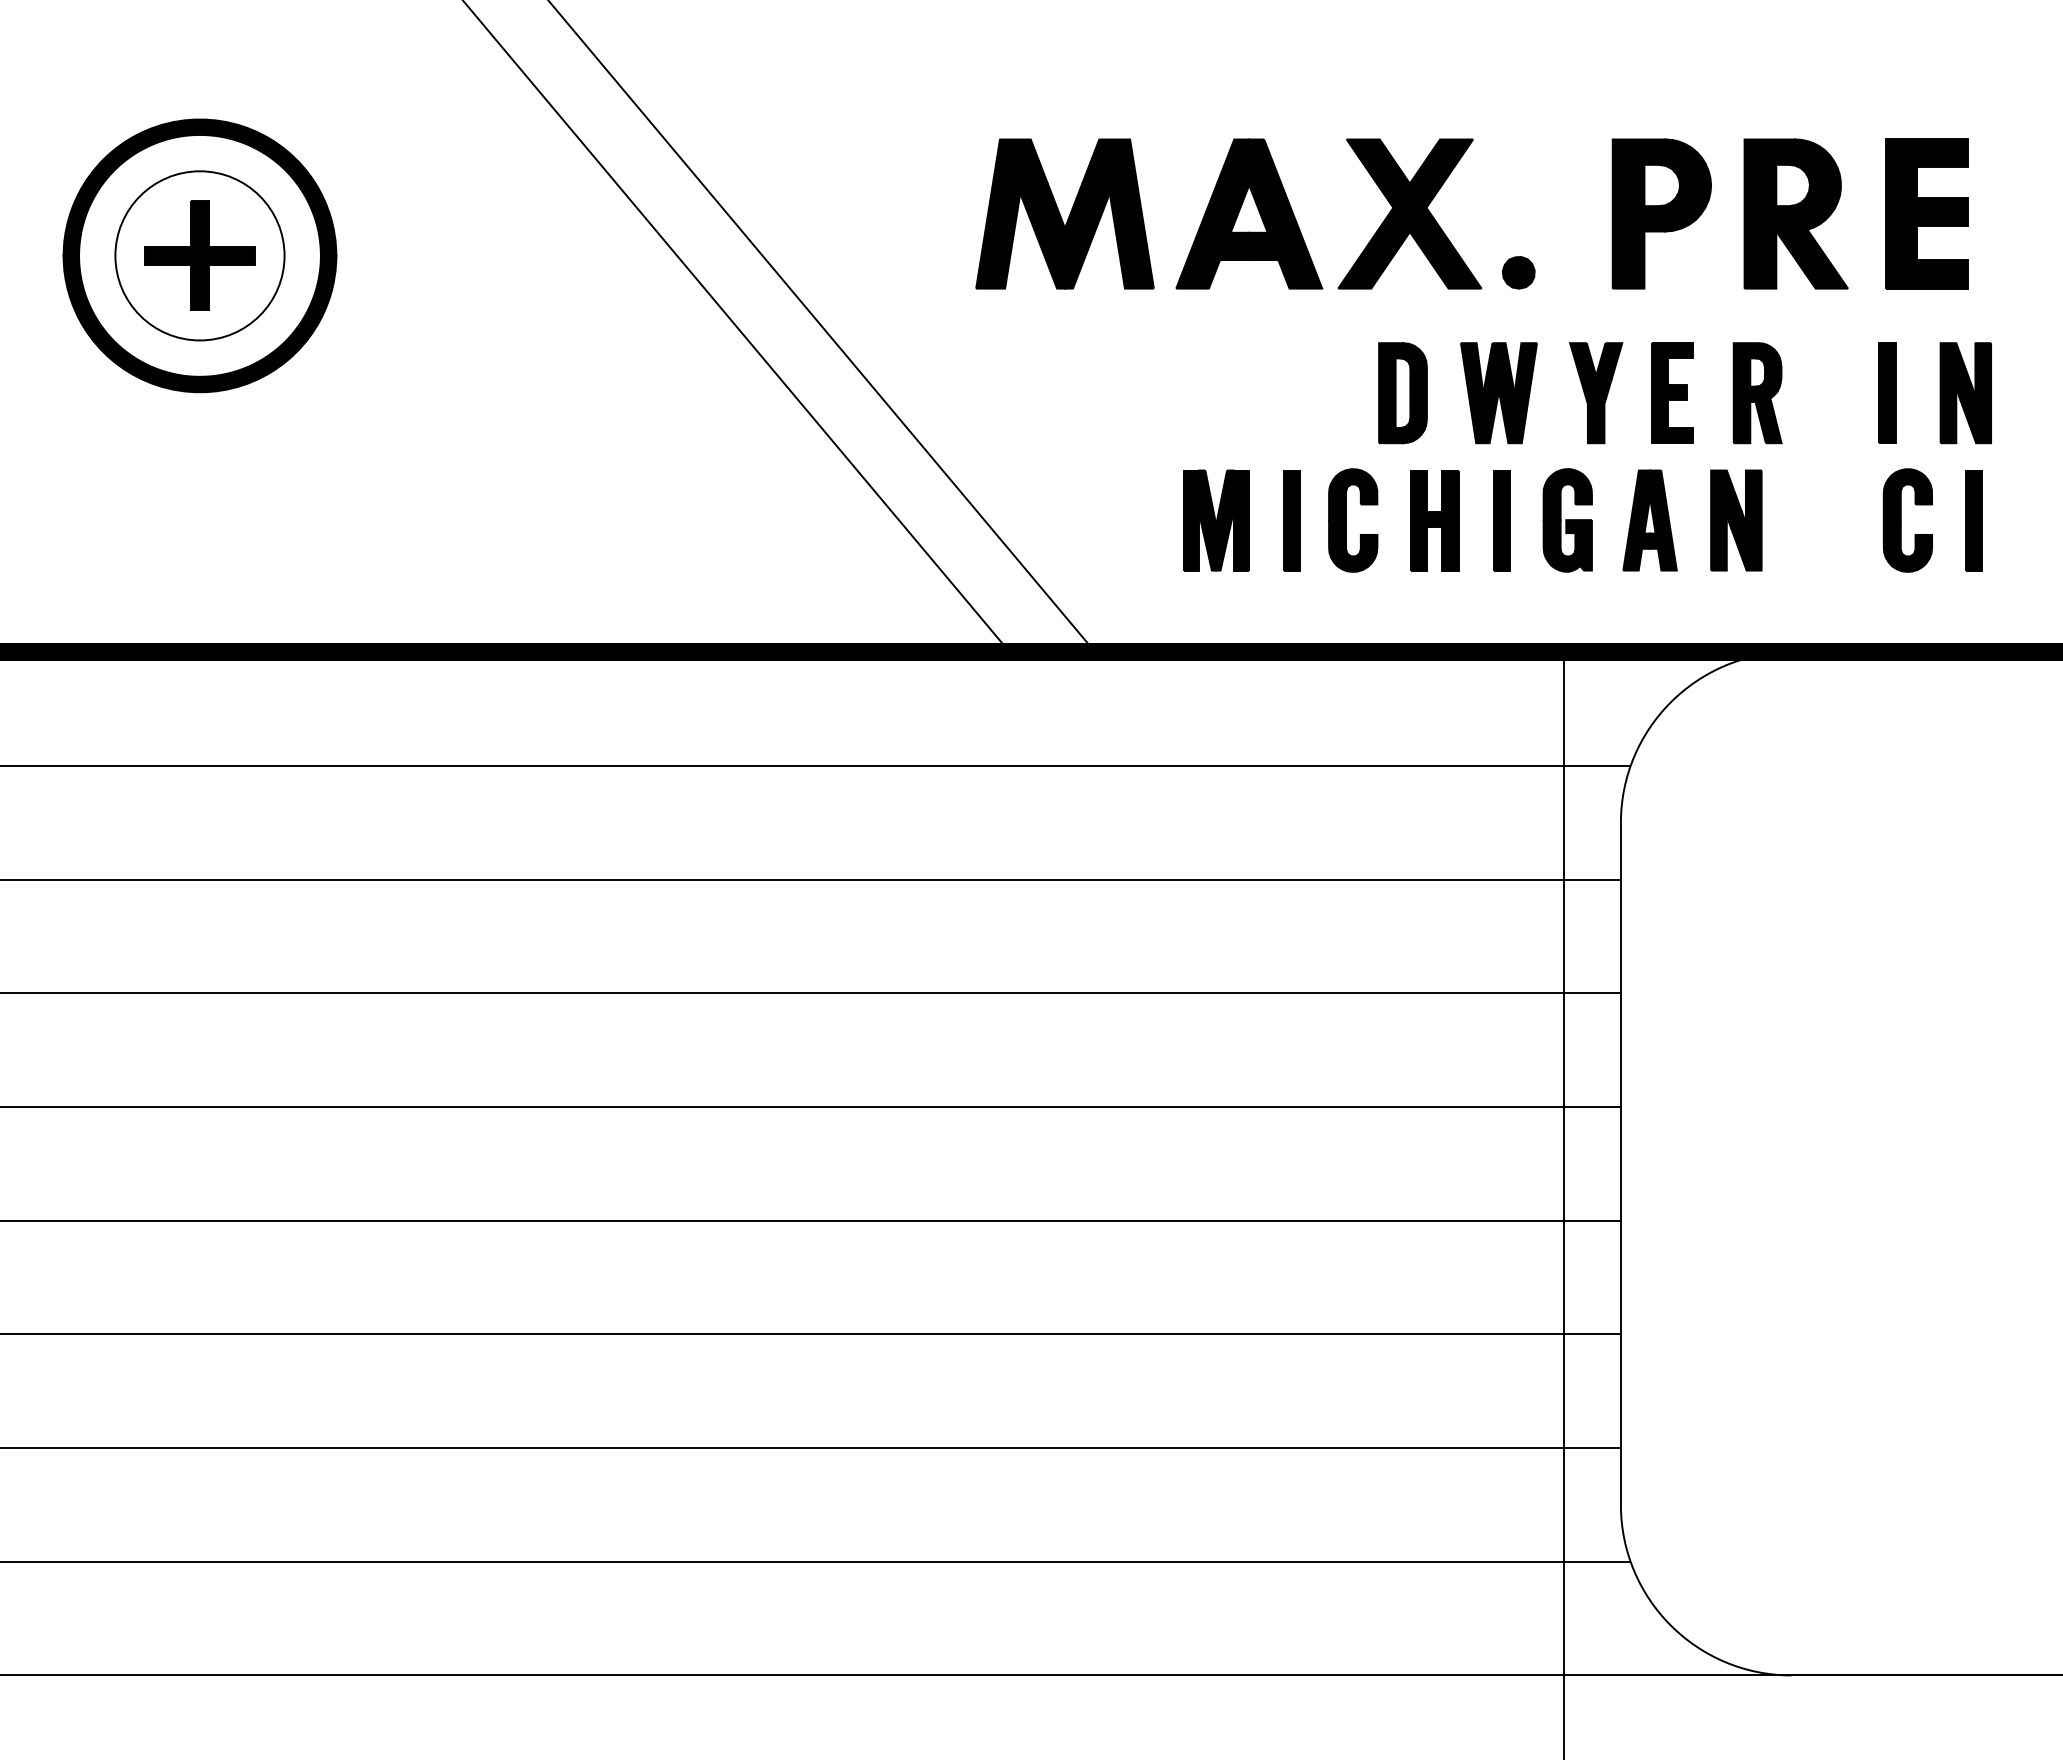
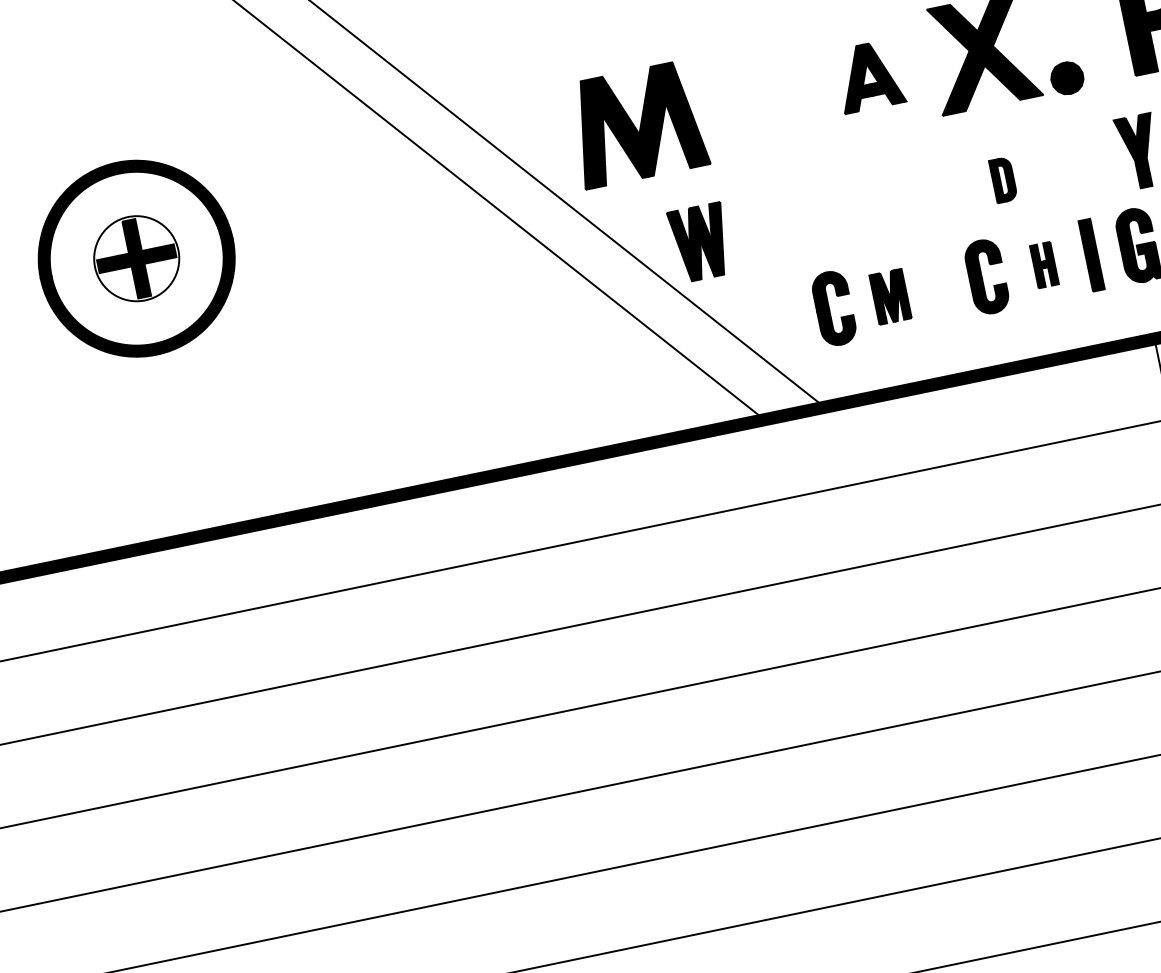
part: (1064, 213) -> (636, 124), moved
part: (1249, 213) -> (869, 75), size x0.6
circle: (199, 255) -> (136, 258), size x0.7
part: (1518, 272) -> (1067, 78), size x1.4
part: (1402, 393) -> (1003, 180), size x0.6
part: (1498, 393) -> (700, 242), moved
part: (1129, 520) -> (829, 309), added
part: (1216, 520) -> (890, 296), size x0.7
part: (1291, 520) -> (943, 285), removed
part: (1434, 520) -> (1044, 265), size x0.6

